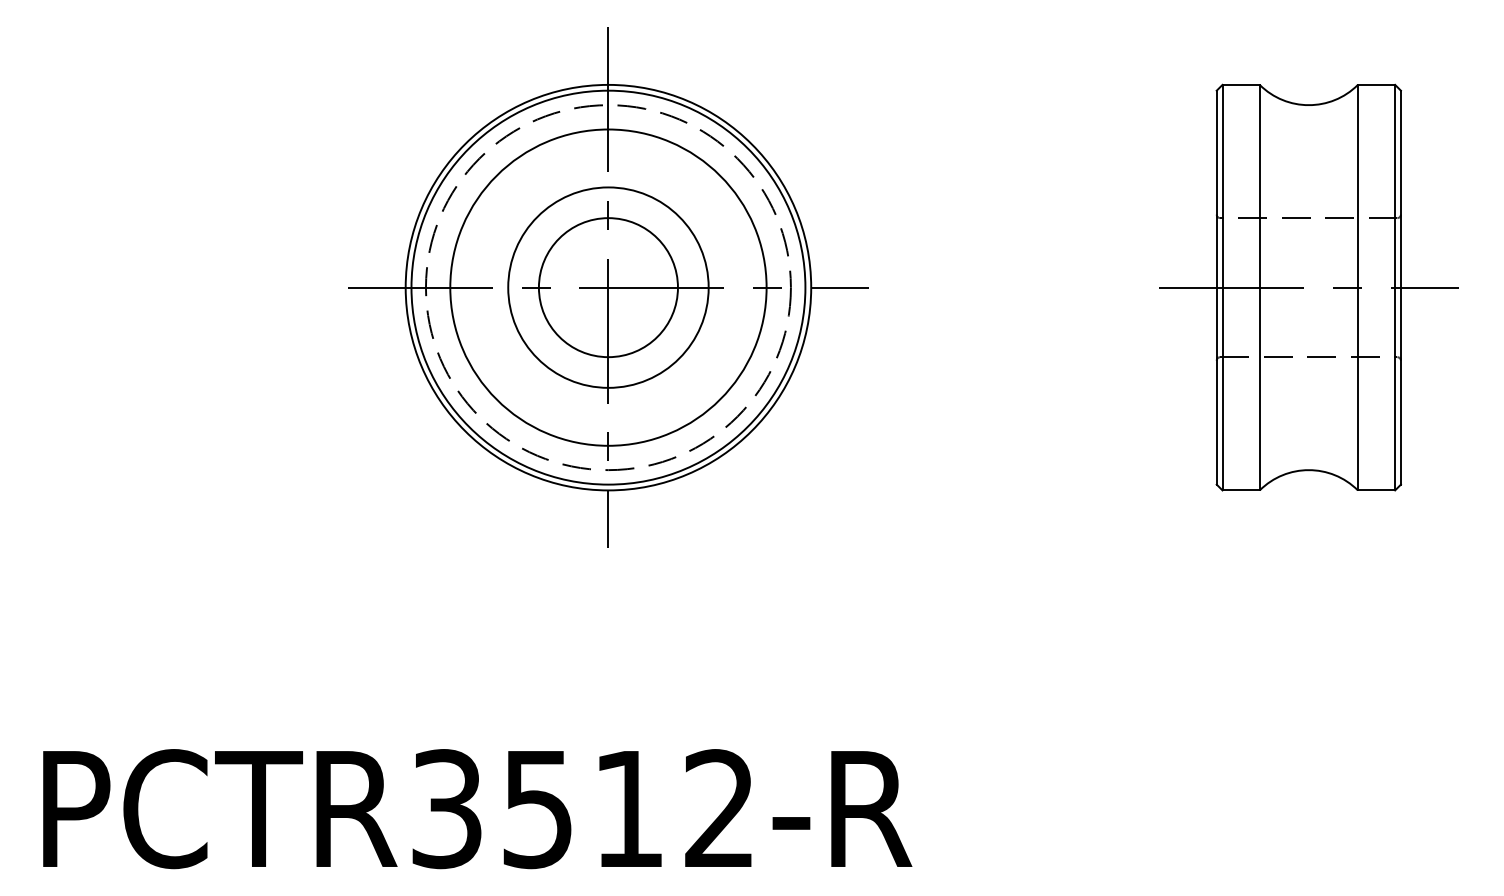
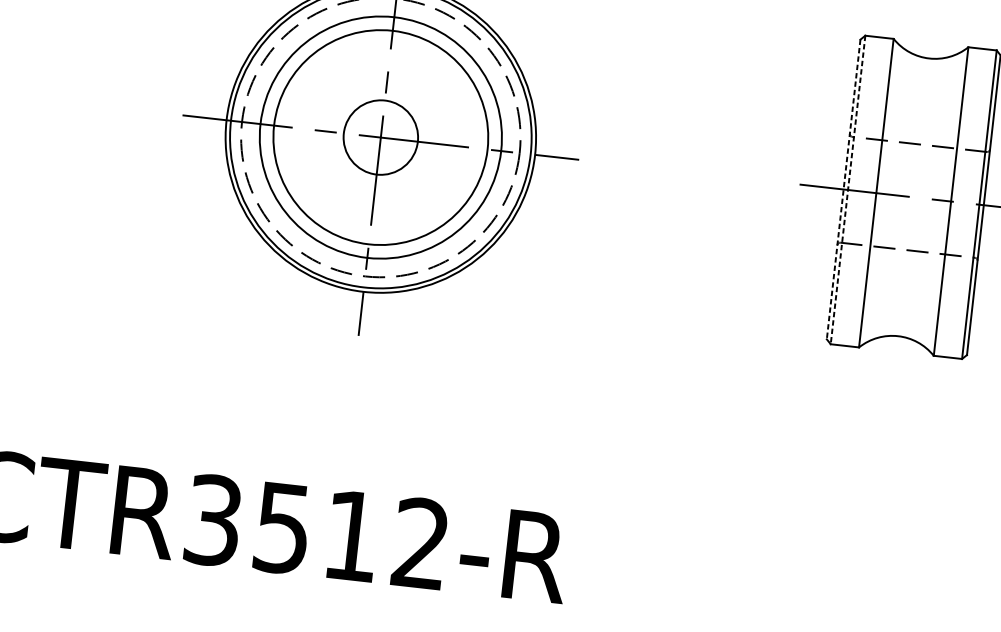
circle: (607, 287) -> (380, 137), size x0.7
circle: (608, 287) -> (380, 137), size x1.4
line: (1216, 287) -> (843, 189), solid -> dashed
line: (1222, 287) -> (848, 189), solid -> dashed

